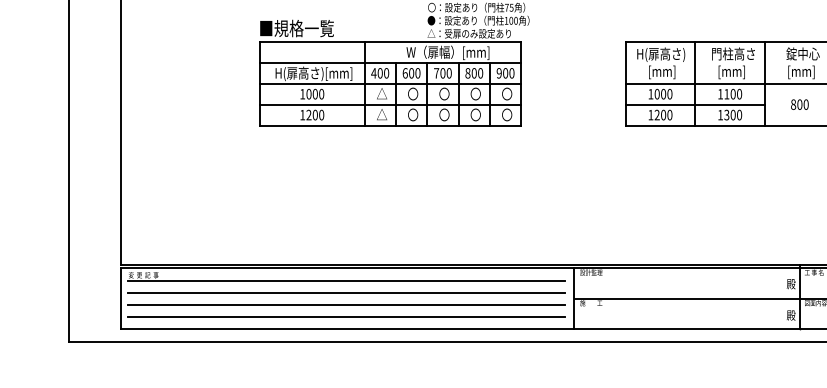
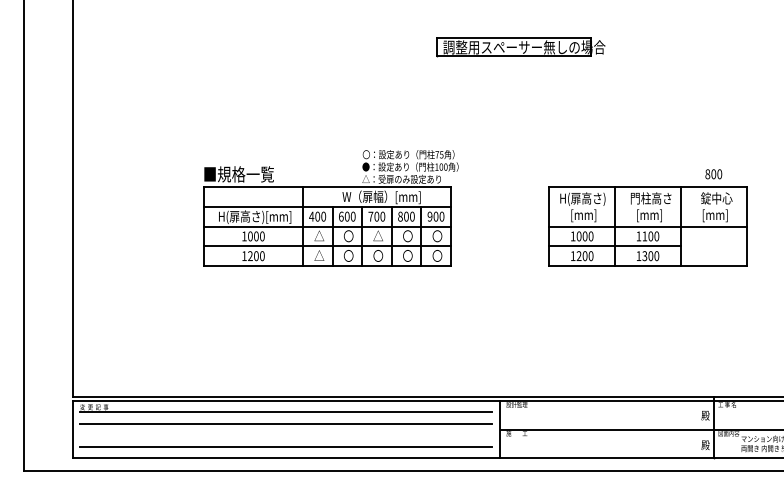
text: (444, 94) -> (378, 236), 〇 -> △
text: (799, 104) -> (713, 174), moved
line: (346, 305) -> (285, 435), removed

